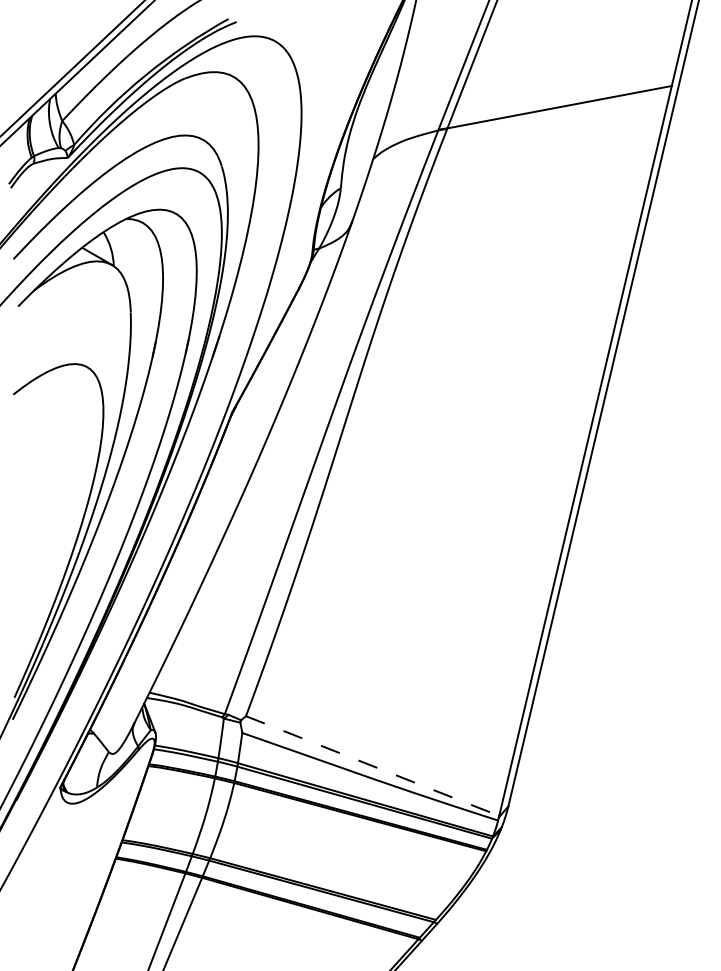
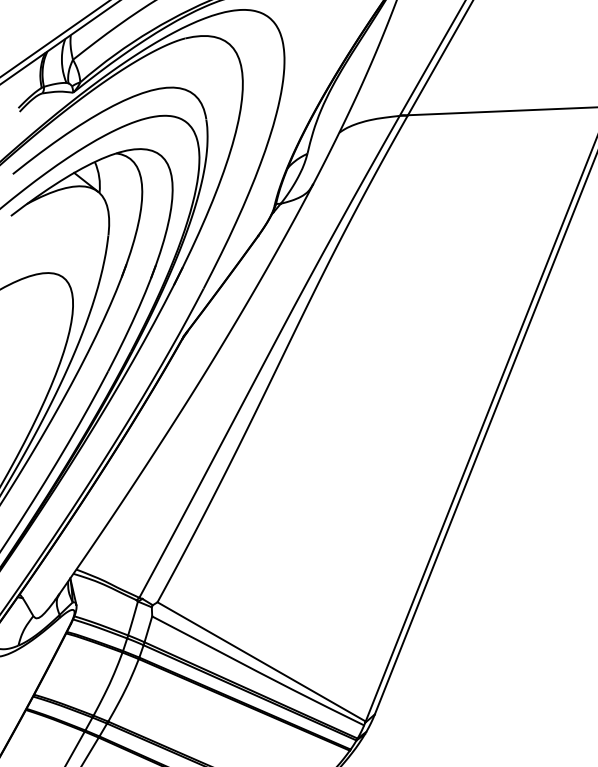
line: (373, 766) -> (262, 662), dashed -> solid

